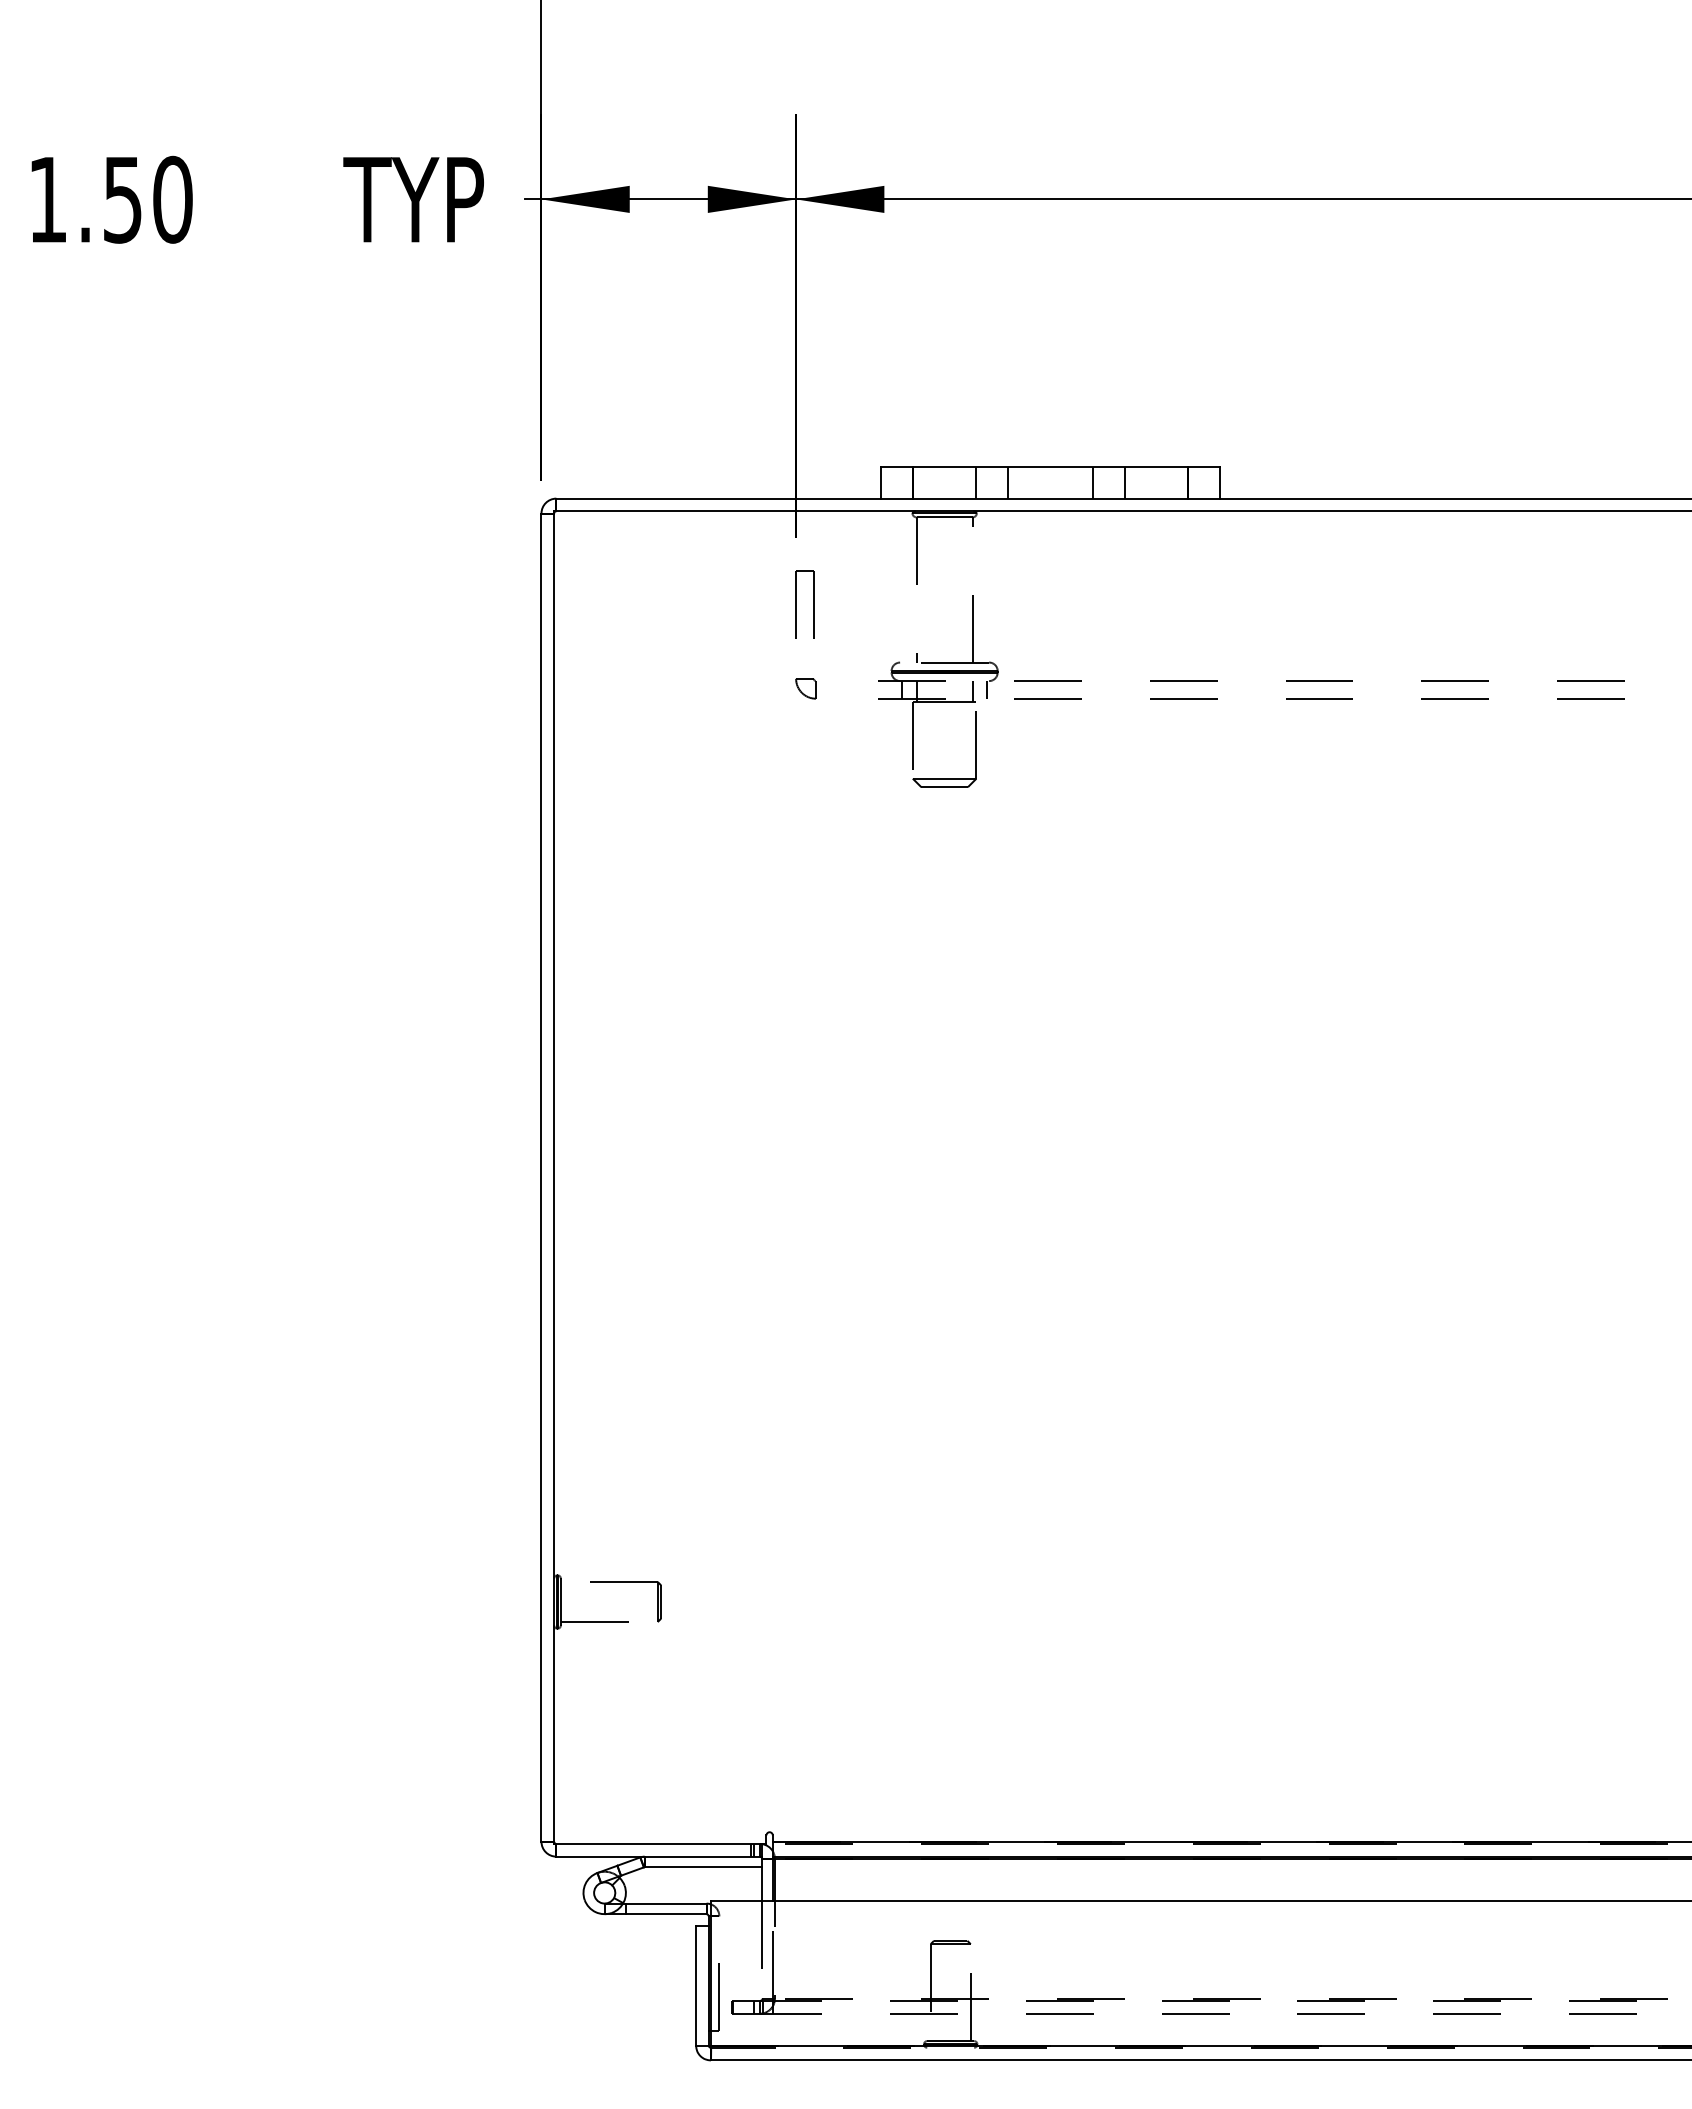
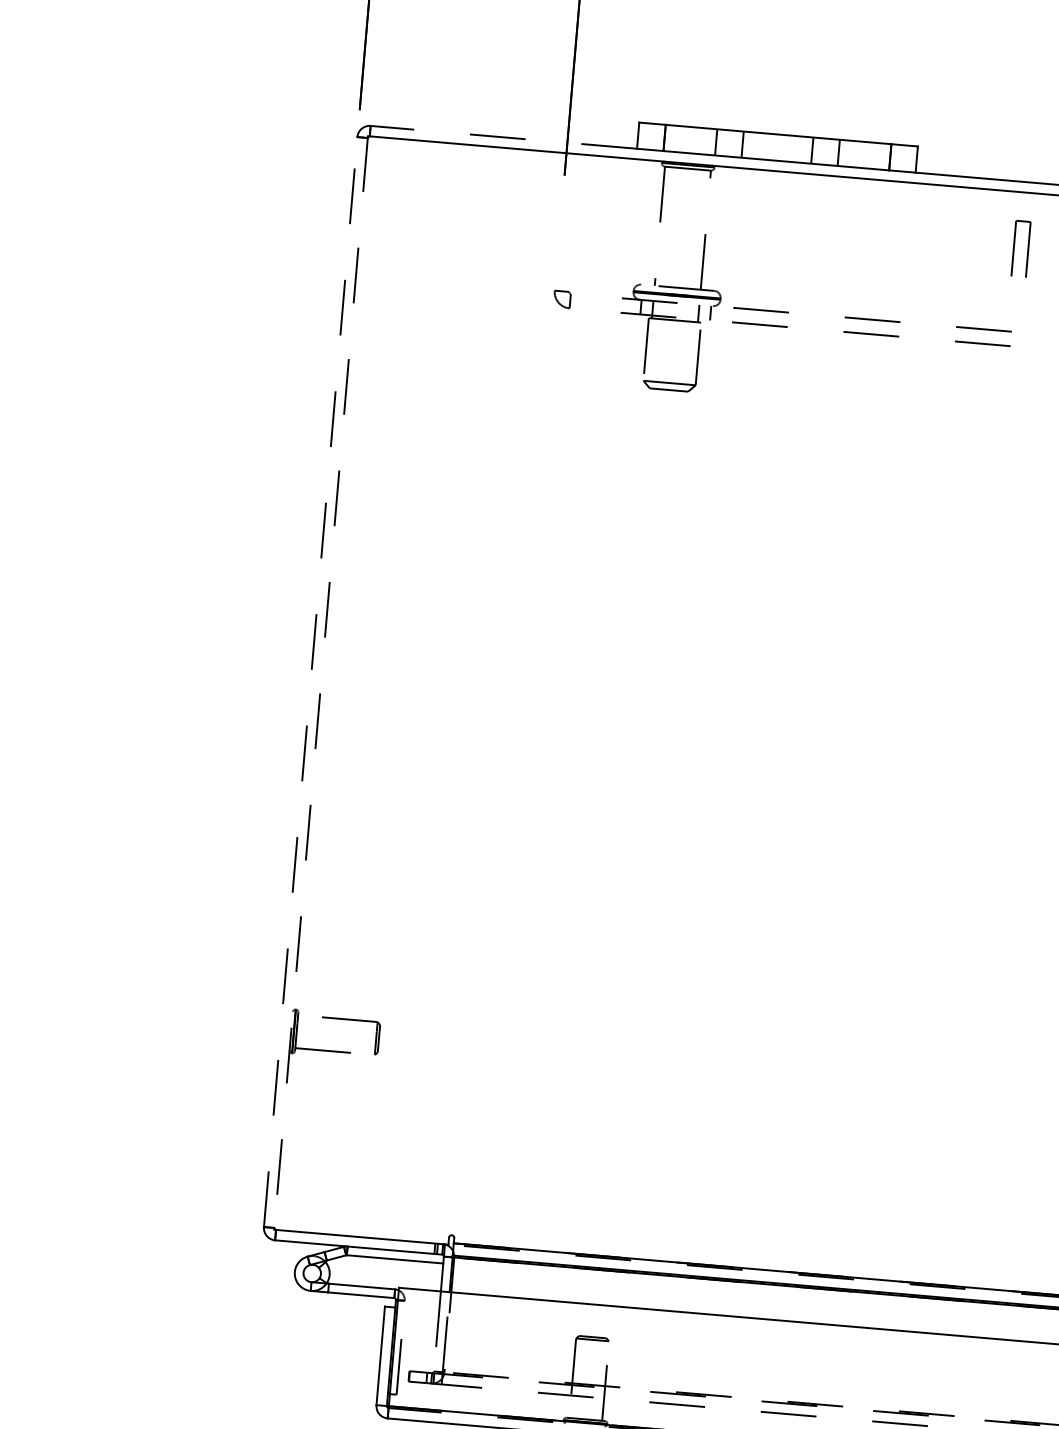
line: (718, 498) -> (503, 137), solid -> dashed
part: (796, 604) -> (1014, 247), moved
line: (541, 1177) -> (310, 681), solid -> dashed
line: (554, 1178) -> (321, 683), solid -> dashed

